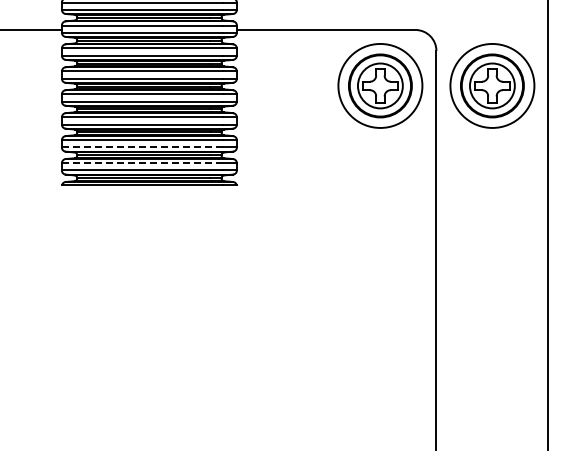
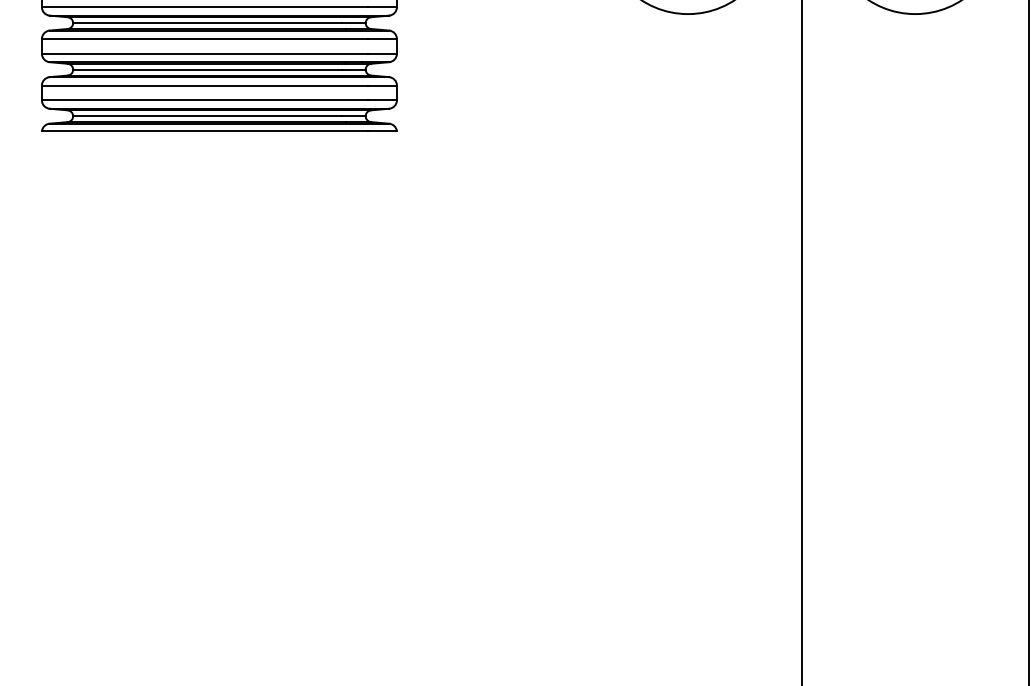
line: (141, 147) -> (203, 53), dashed -> solid
line: (141, 163) -> (203, 86), dashed -> solid

